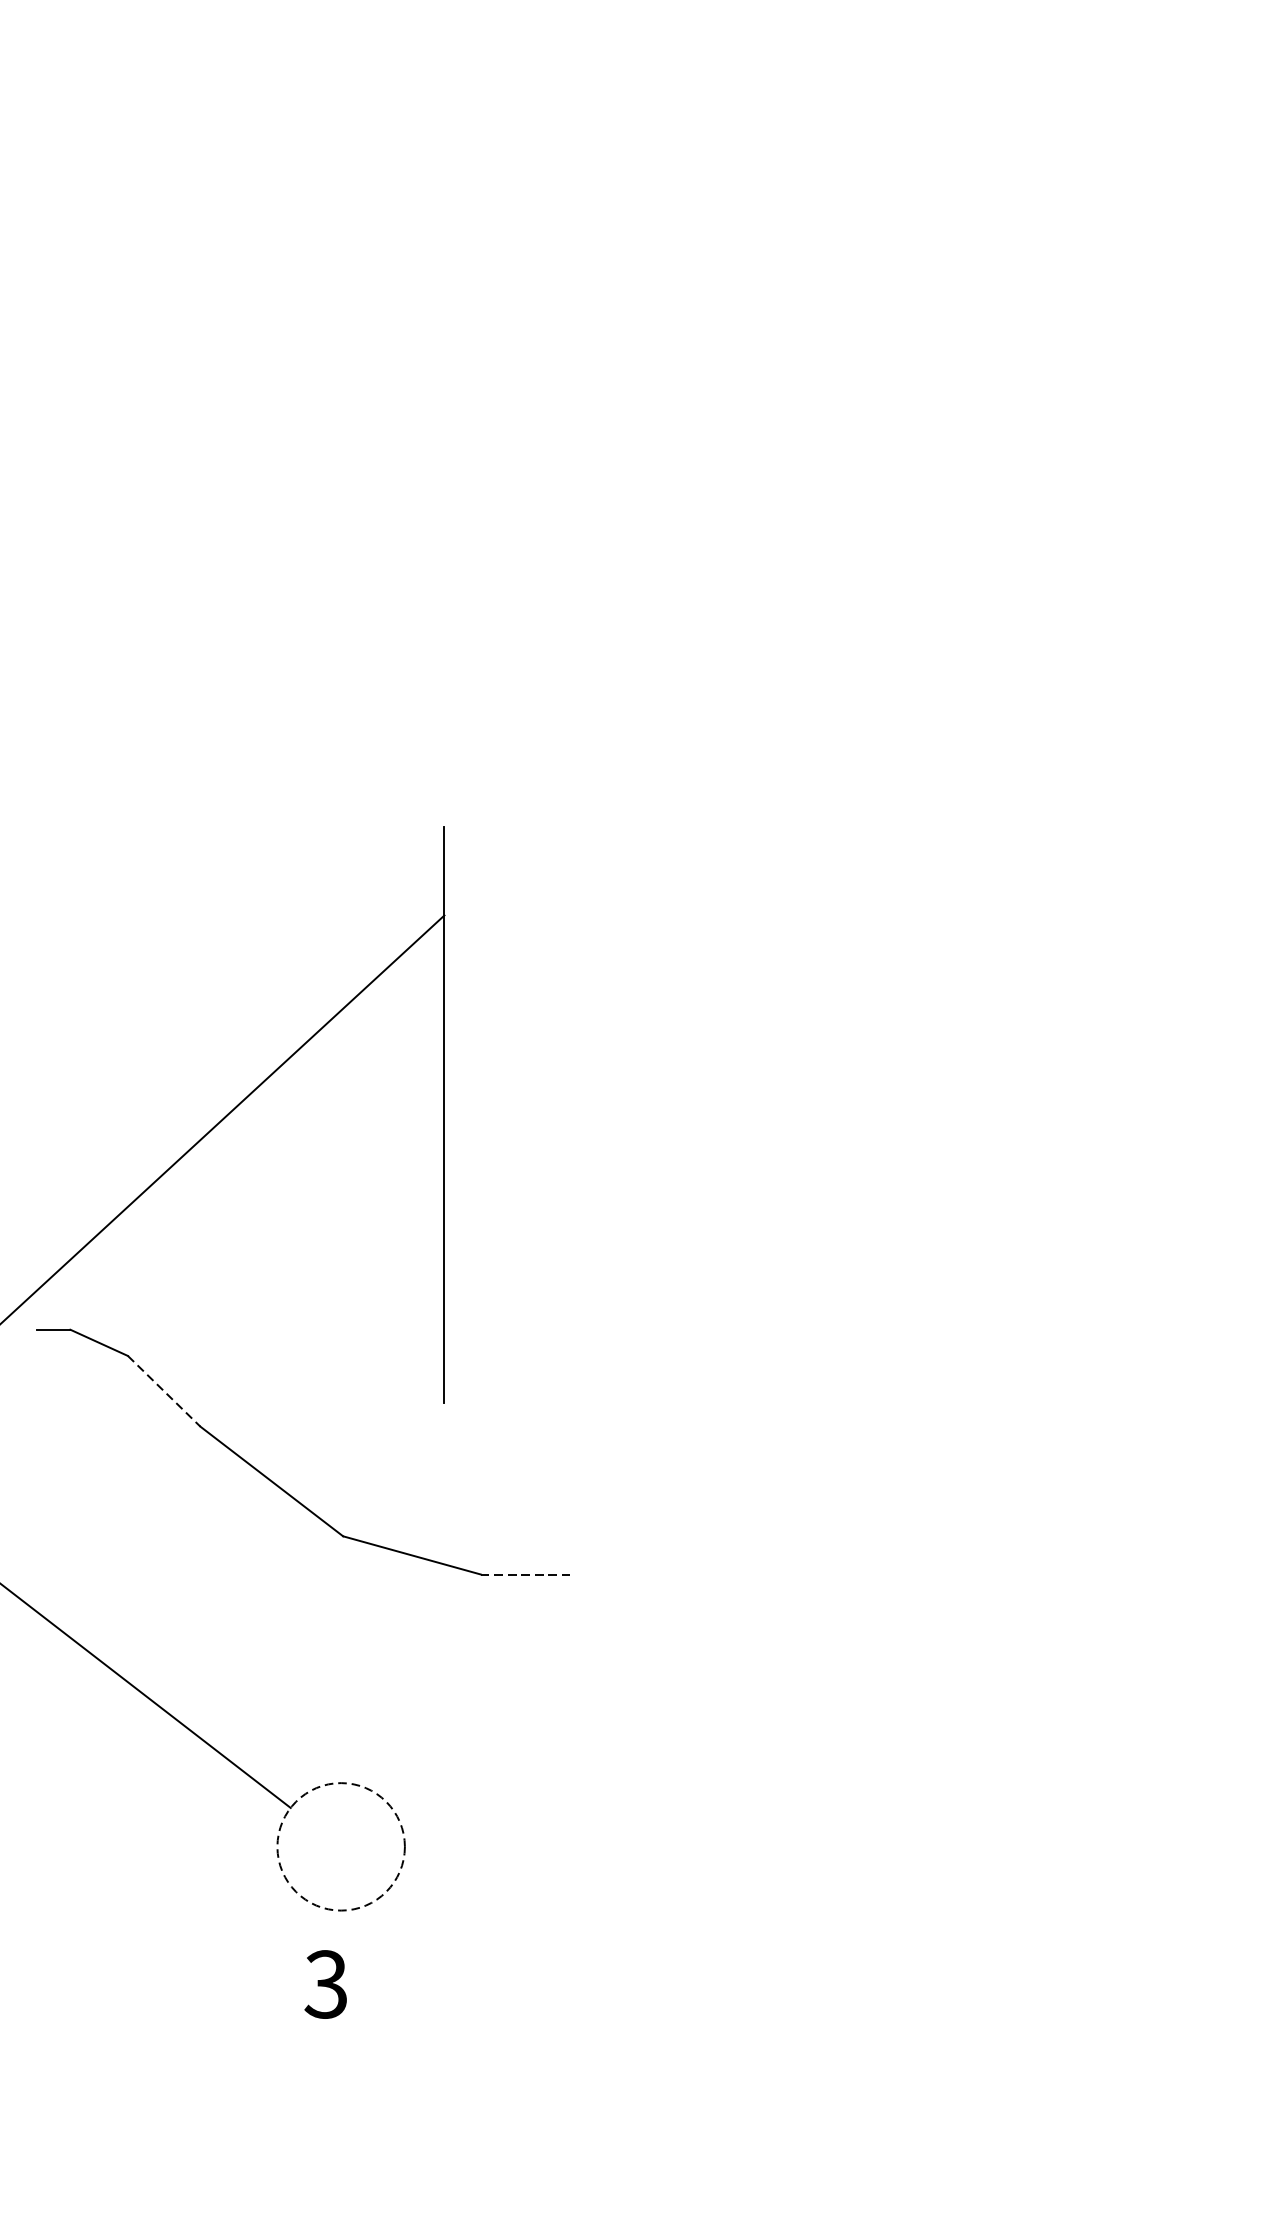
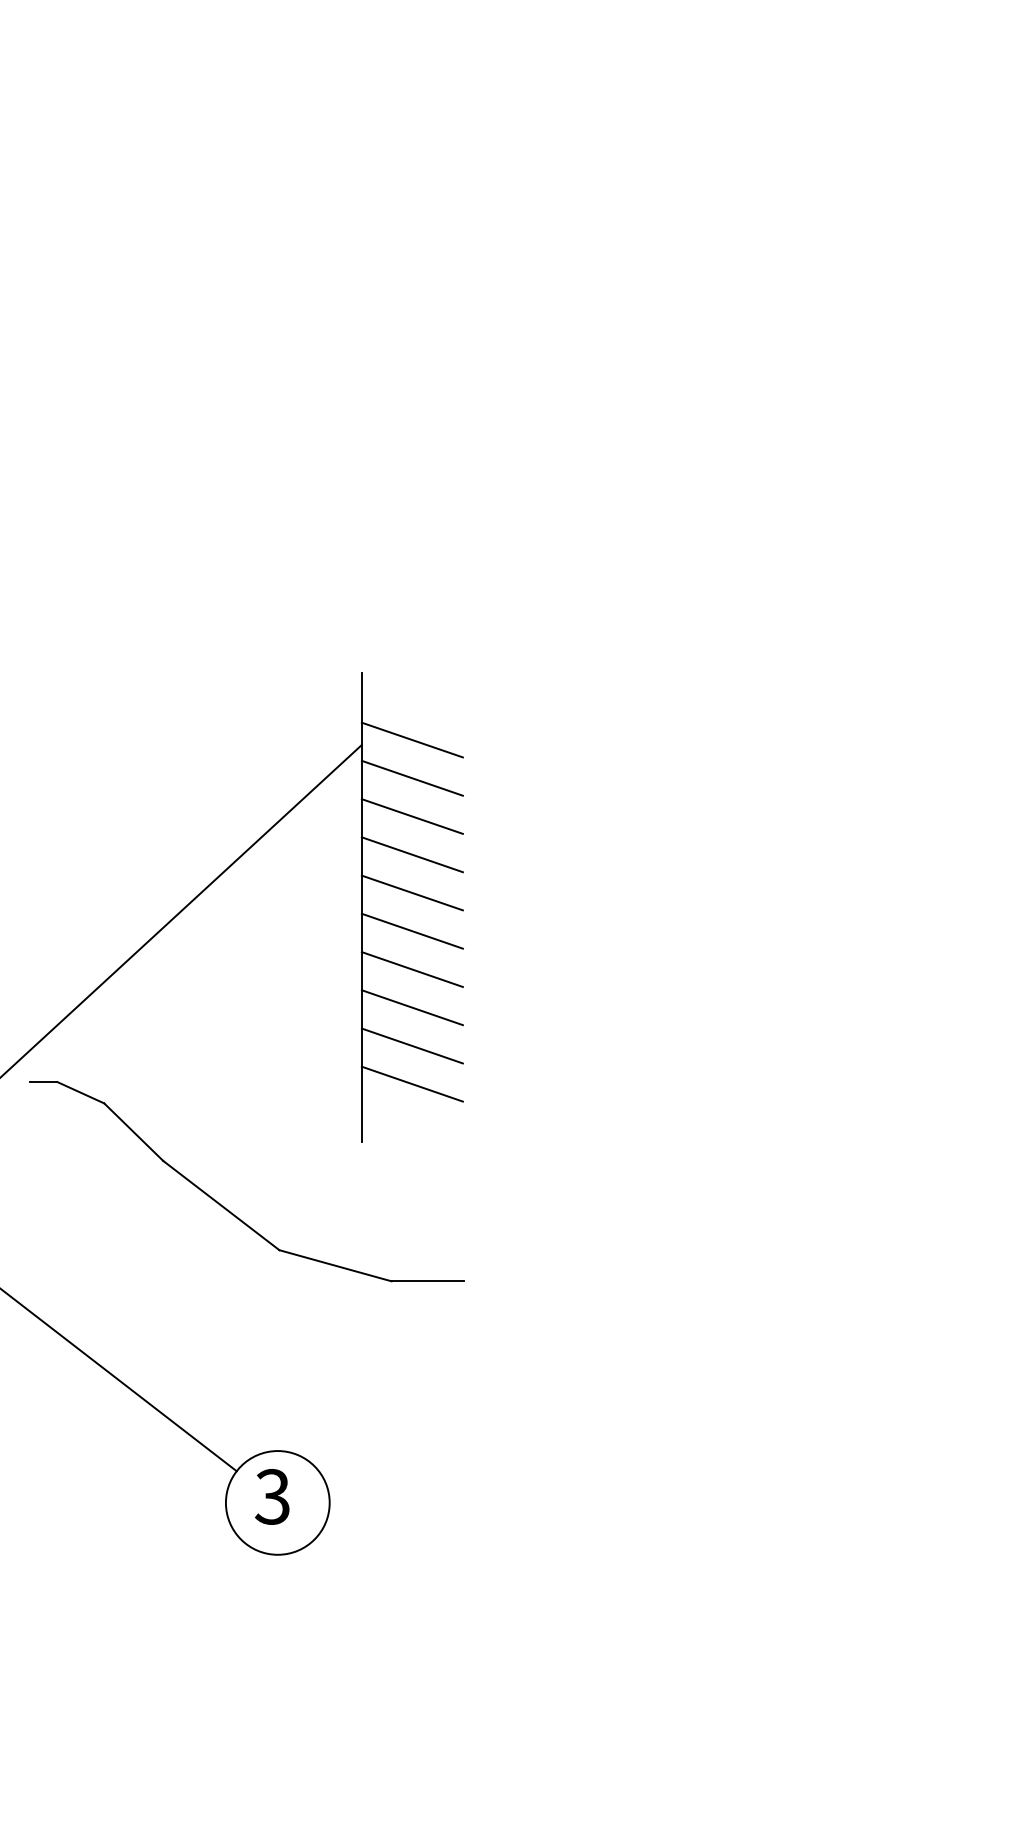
line: (505, 908) -> (411, 739), added
line: (505, 955) -> (411, 777), added
line: (505, 1003) -> (411, 816), added
line: (505, 1050) -> (411, 854), added
line: (505, 1096) -> (411, 892), added
line: (505, 1143) -> (411, 930), added
line: (505, 1191) -> (411, 969), added
line: (505, 1238) -> (411, 1007), added
line: (505, 1284) -> (411, 1045), added
line: (505, 1331) -> (411, 1083), added
line: (165, 1391) -> (134, 1132), dashed -> solid
line: (526, 1574) -> (428, 1281), dashed -> solid
circle: (340, 1846) -> (277, 1502), dashed -> solid
text: (326, 1983) -> (272, 1496), moved

